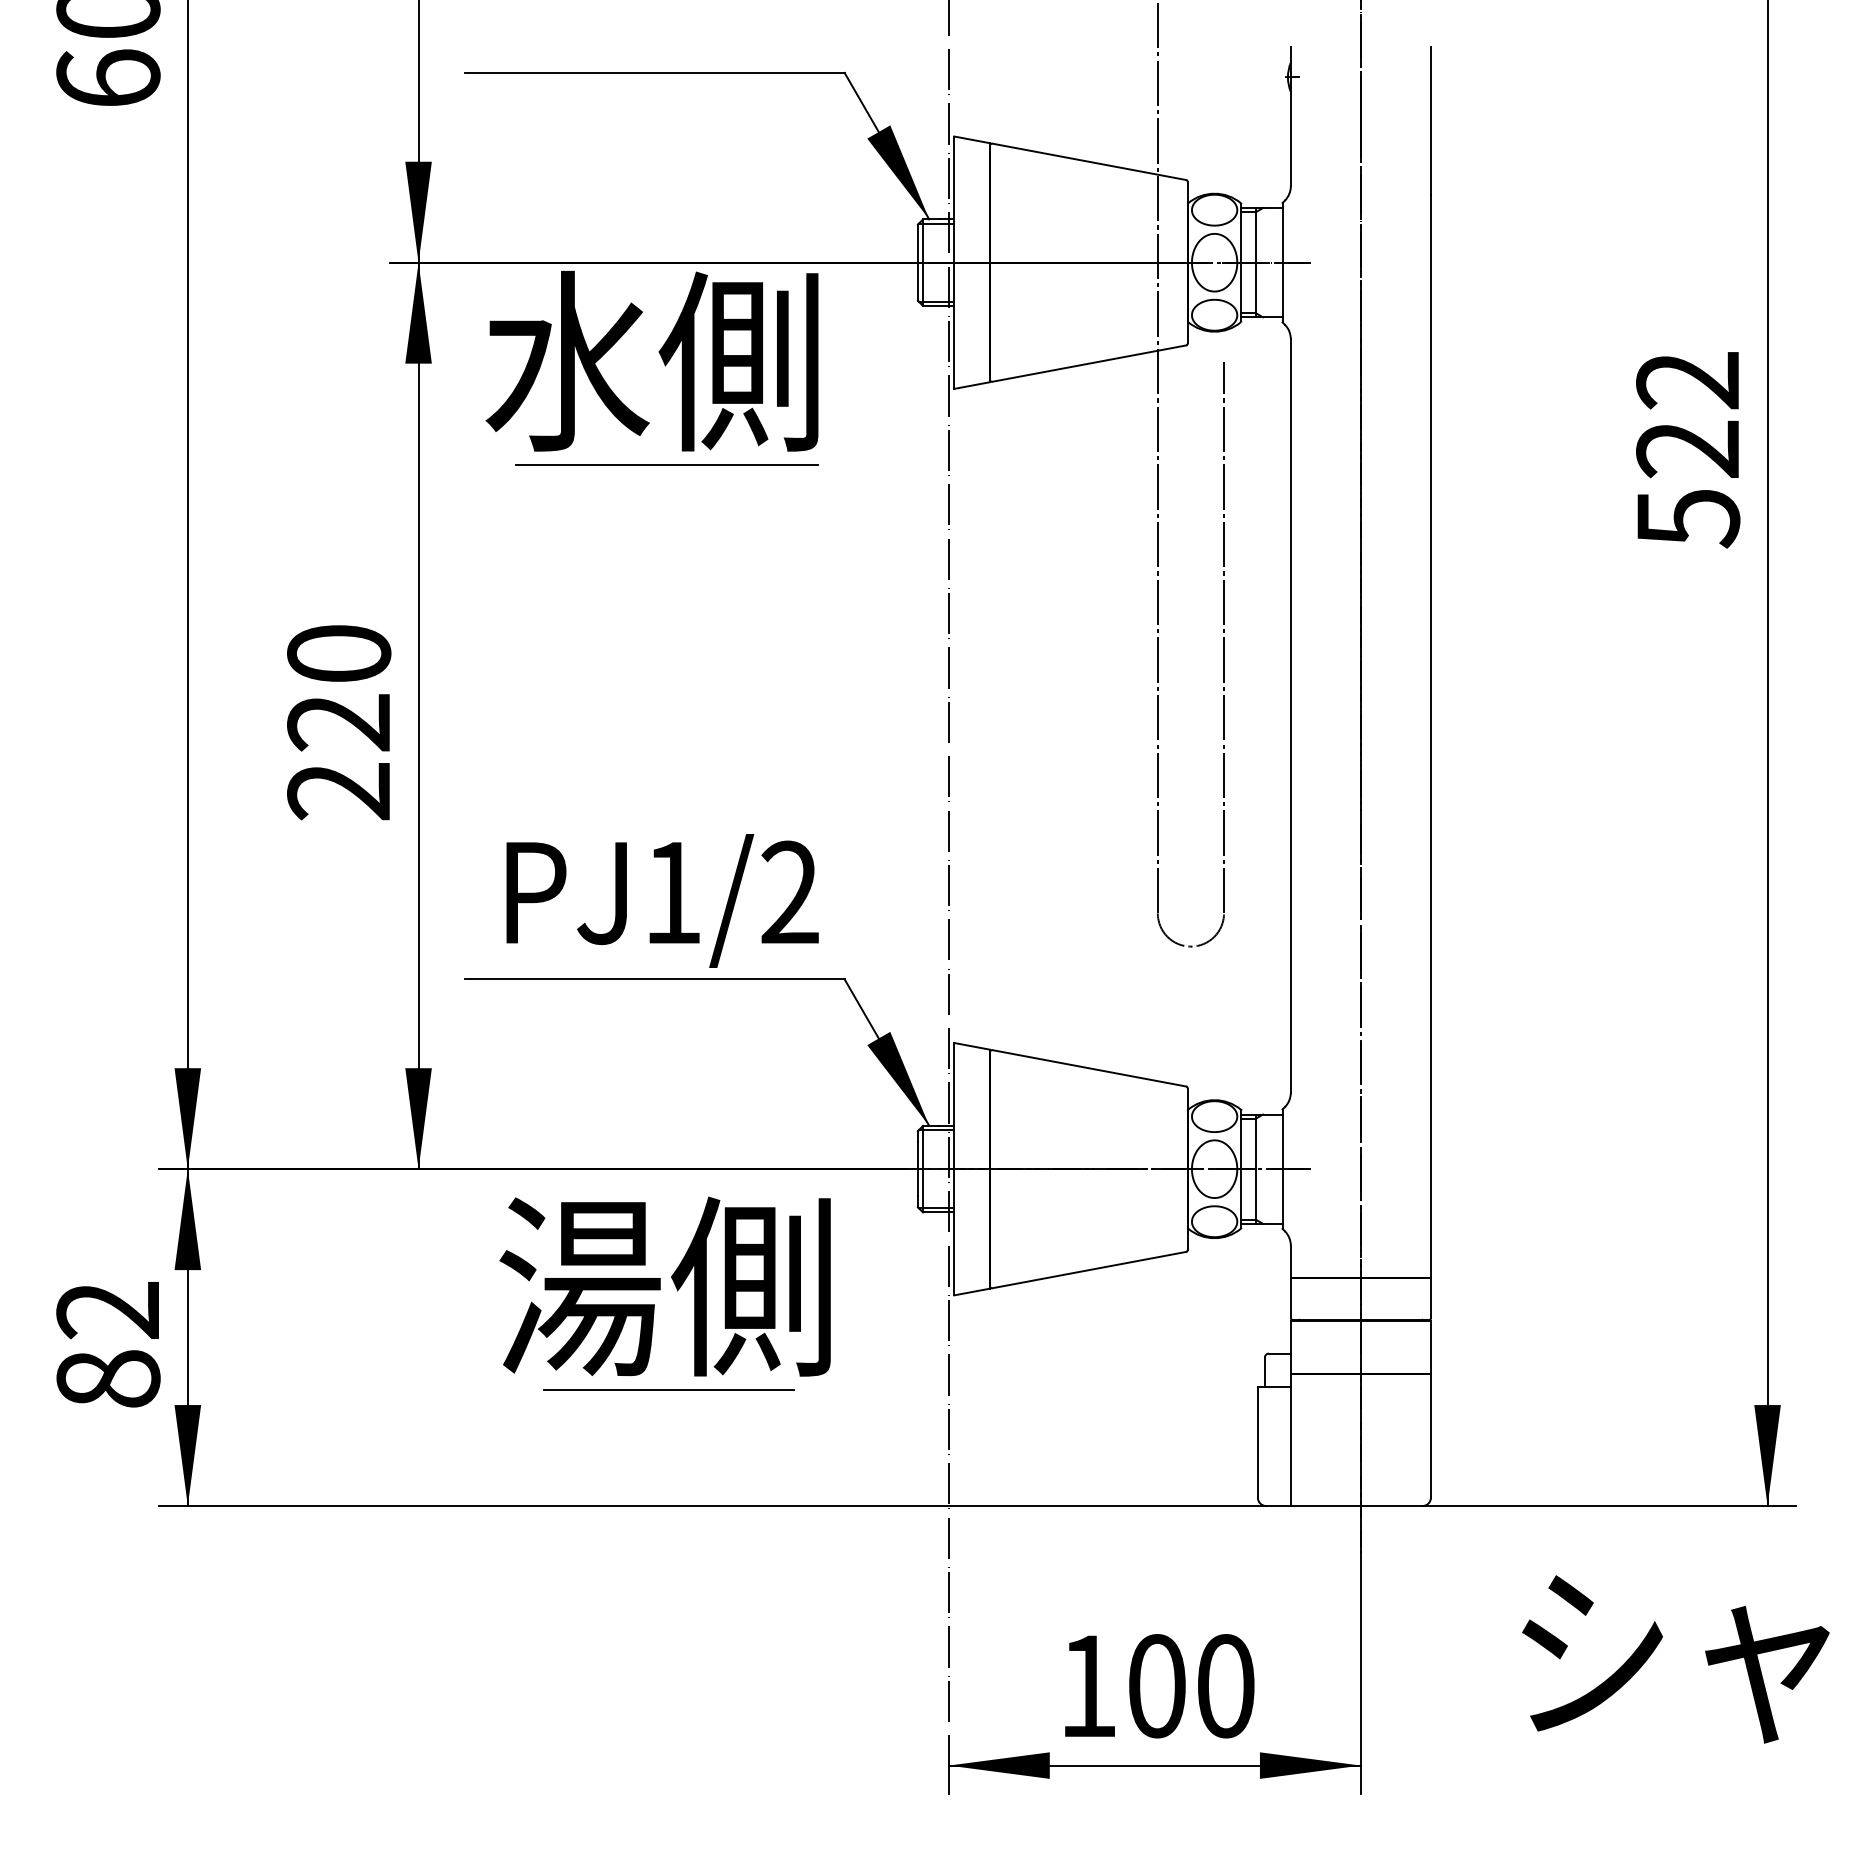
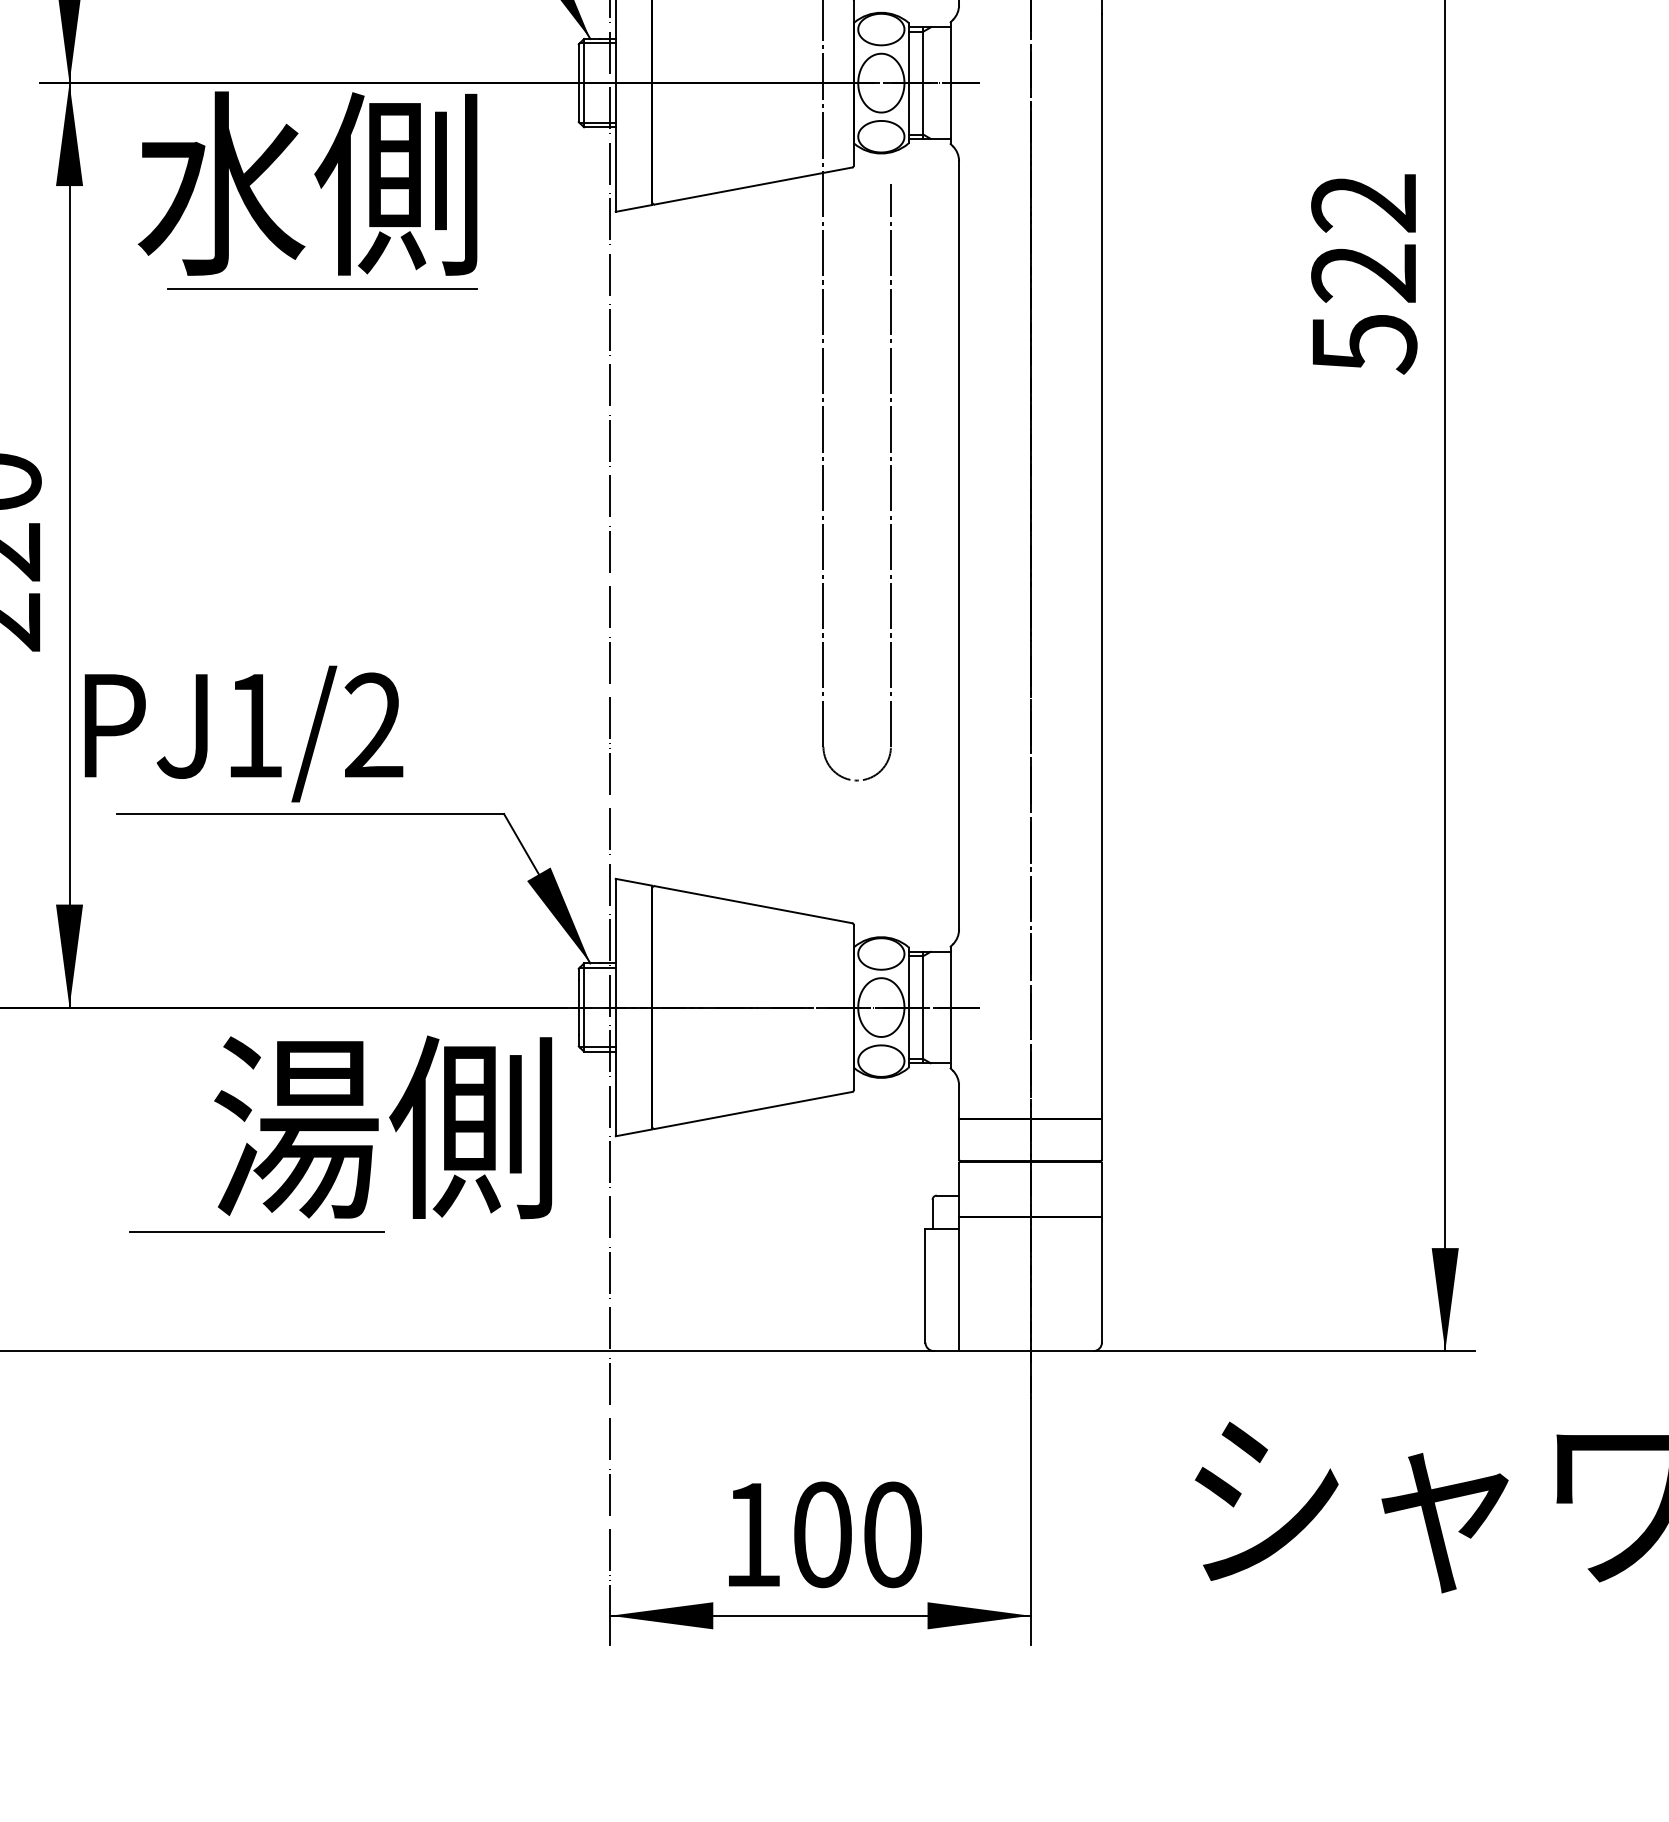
text: (662, 900) -> (243, 733), moved
text: (664, 1286) -> (382, 1127), moved
line: (668, 1389) -> (256, 1232), moved

